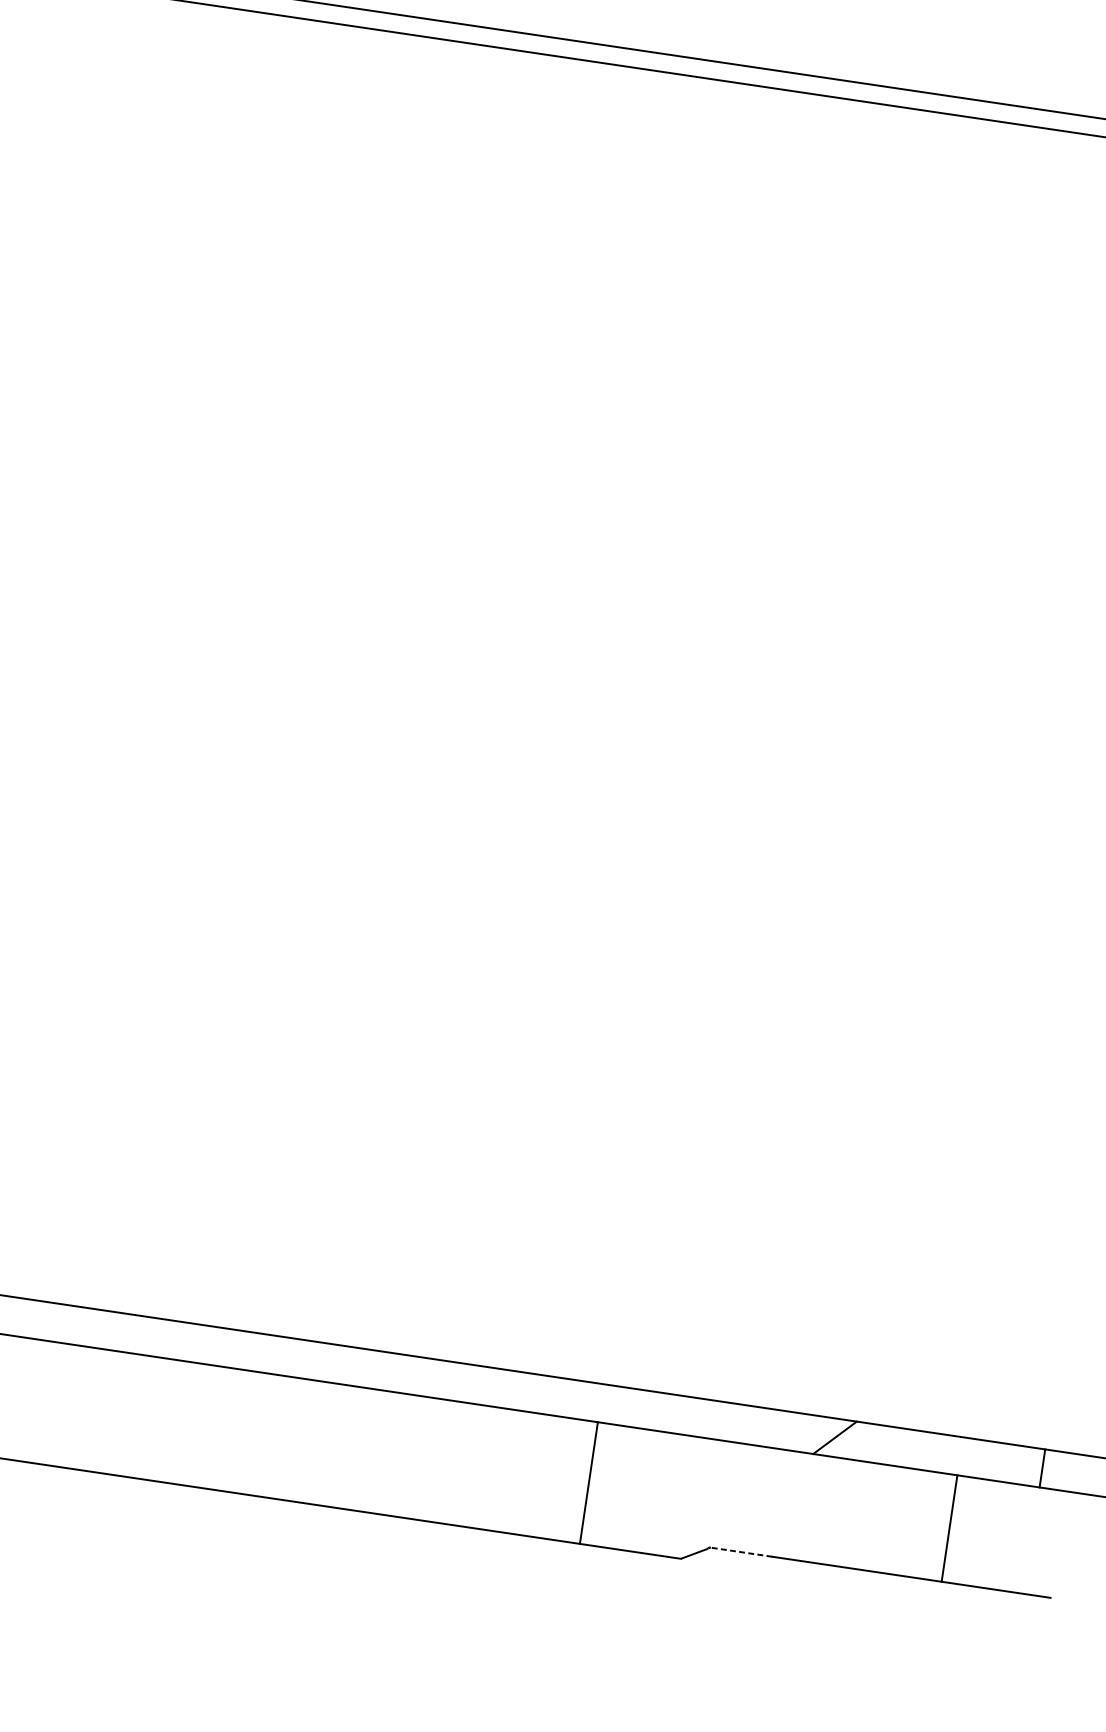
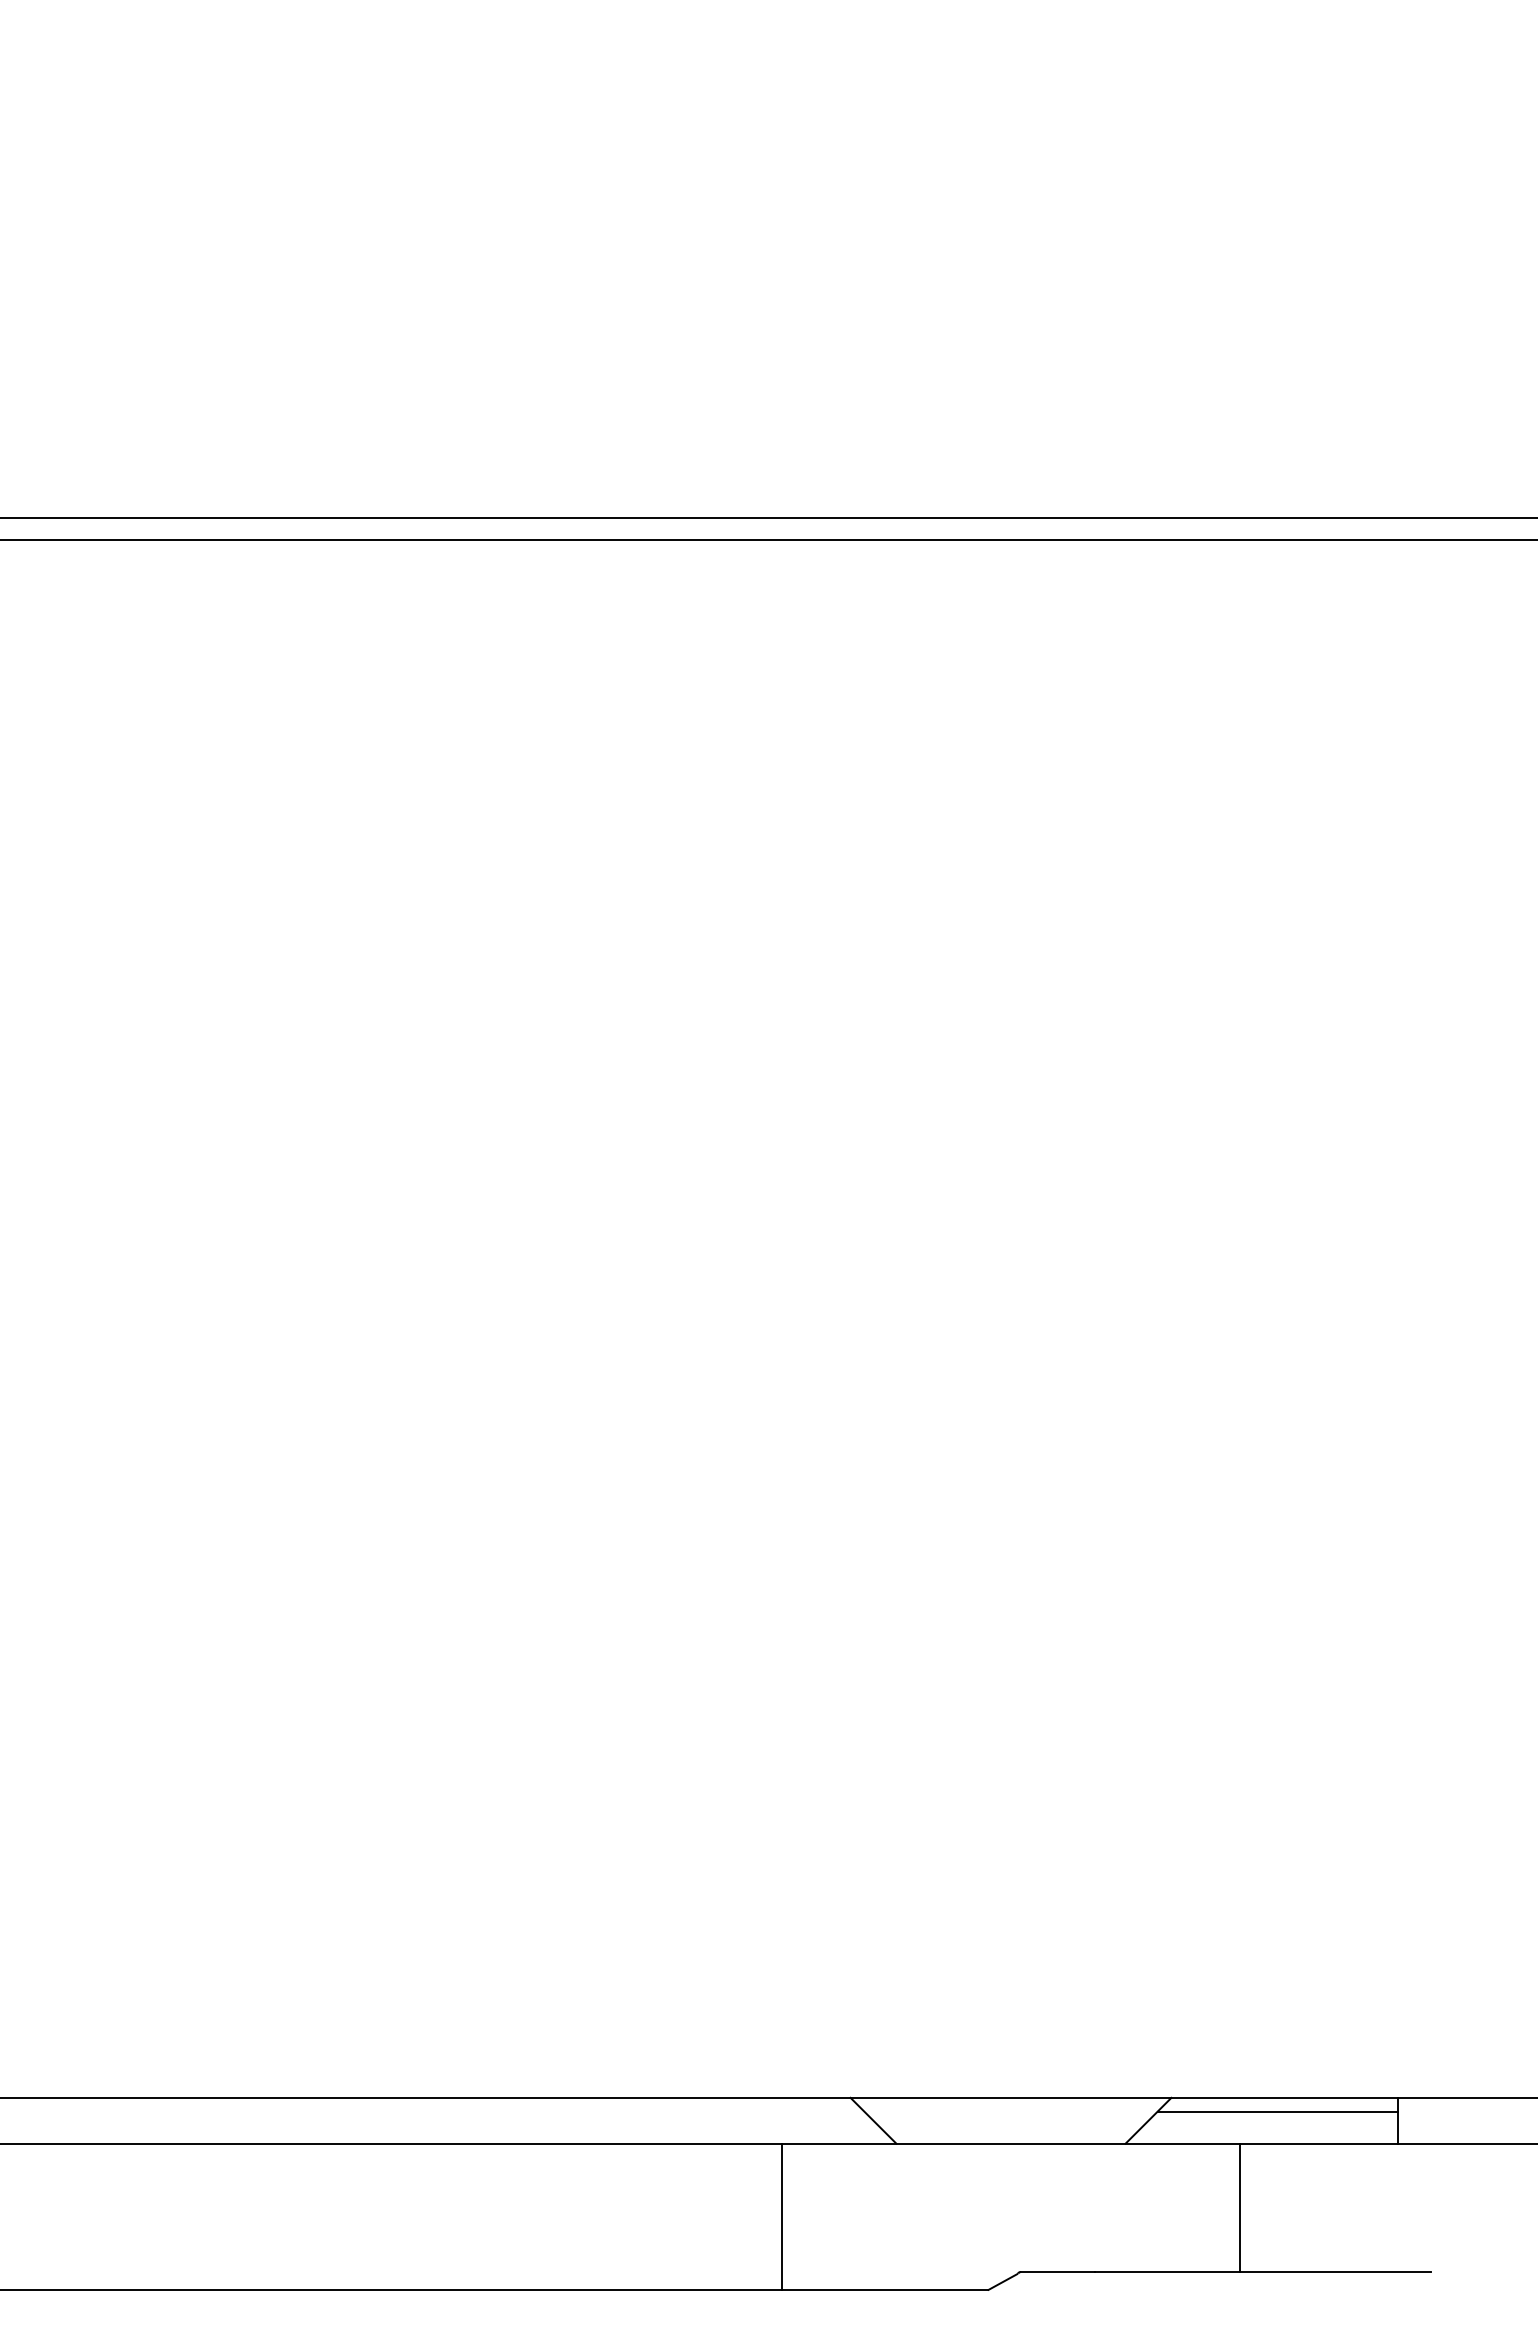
line: (606, 1403) -> (873, 2120), added
line: (943, 1445) -> (1277, 2111), added
line: (589, 1482) -> (782, 2216), moved
line: (949, 1528) -> (1240, 2207), moved
line: (740, 1552) -> (1057, 2272), dashed -> solid

